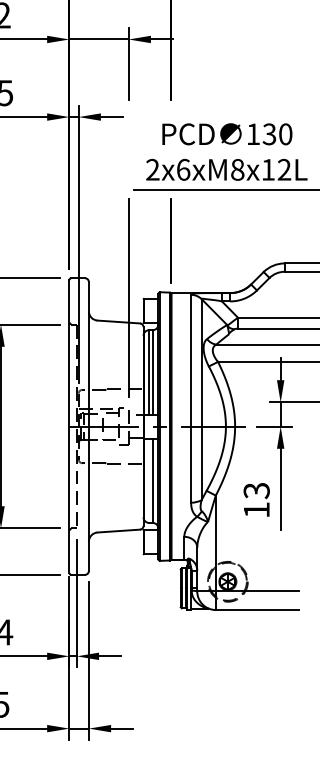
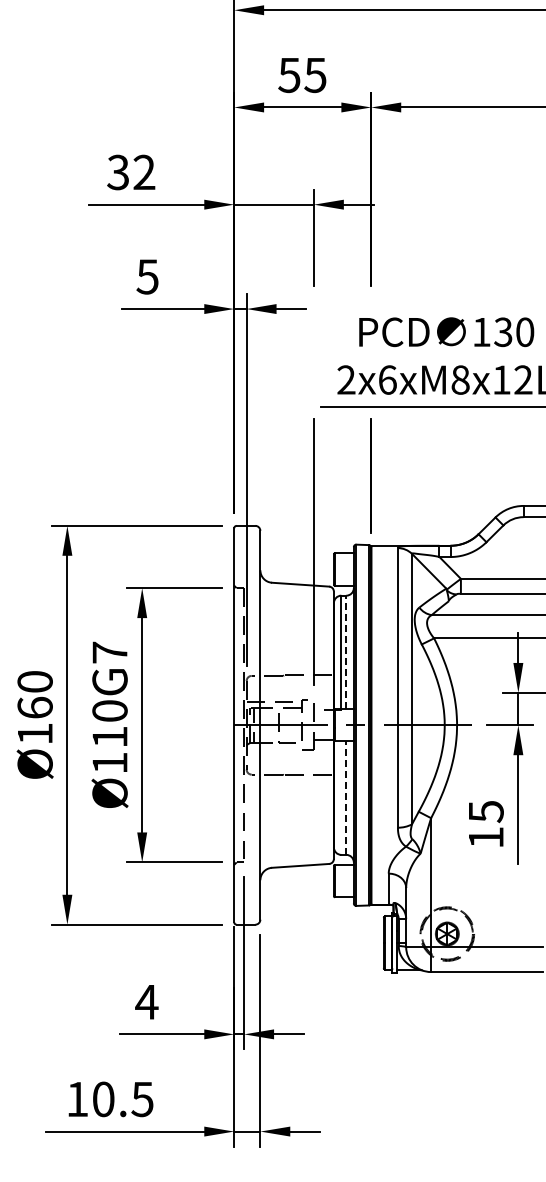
line: (152, 372) -> (346, 652), solid -> dashed
line: (152, 480) -> (346, 798), solid -> dashed
text: (256, 490) -> (485, 811), 13 -> 15

